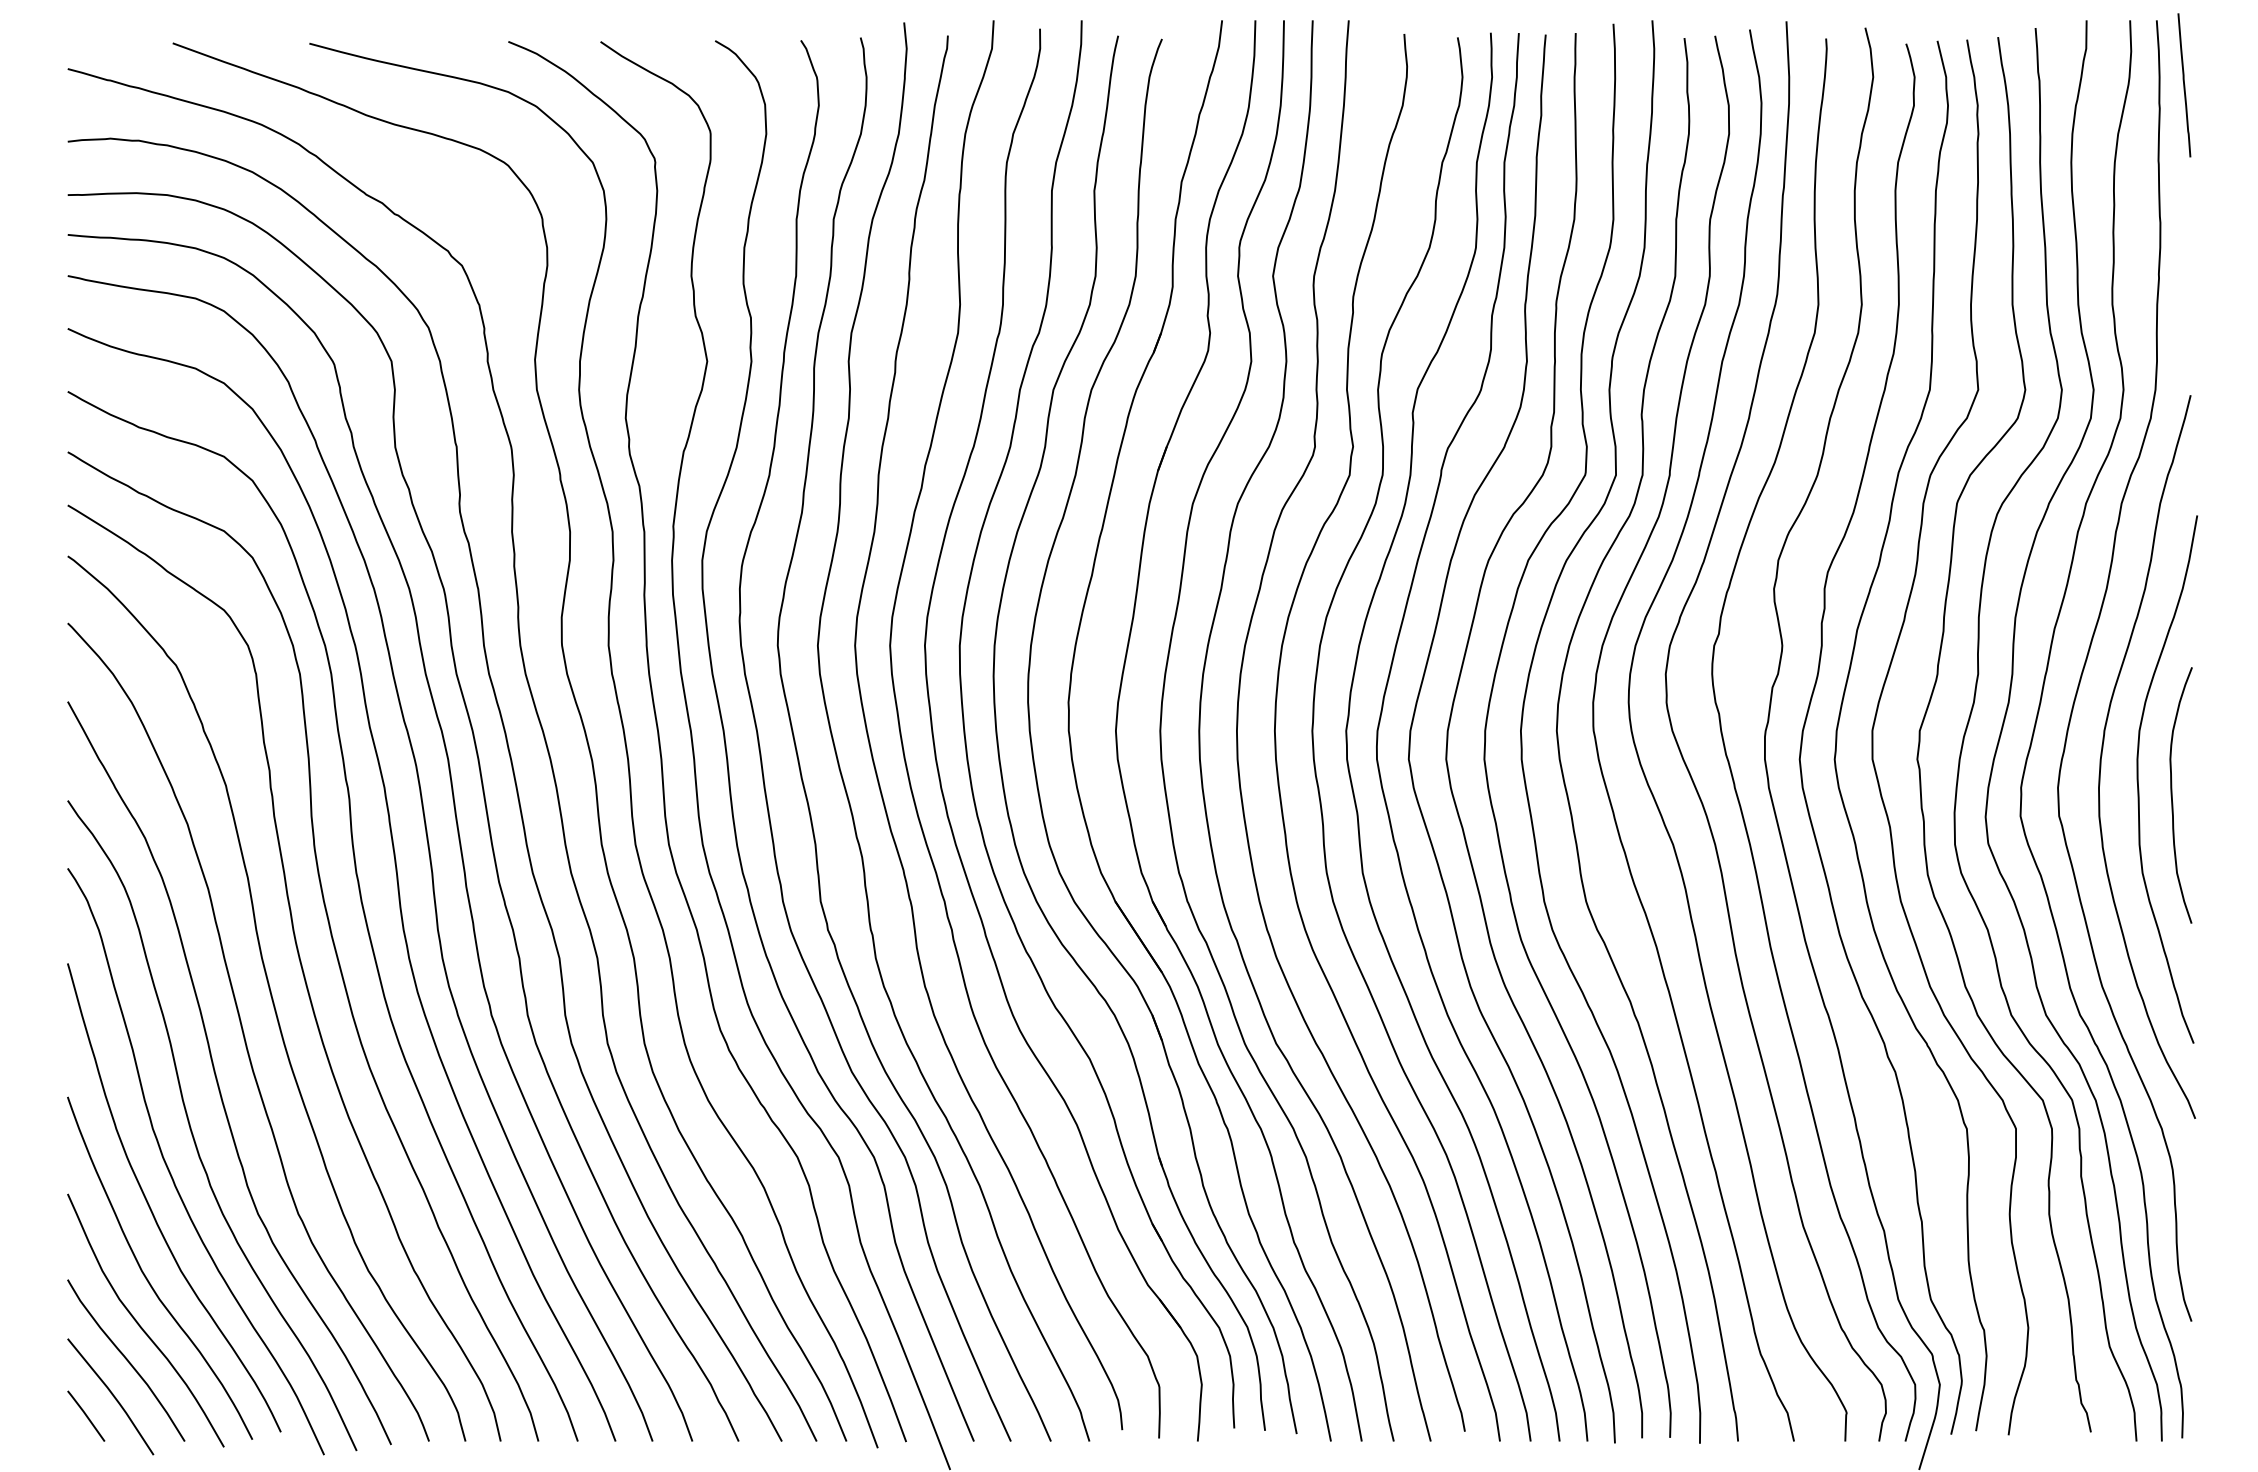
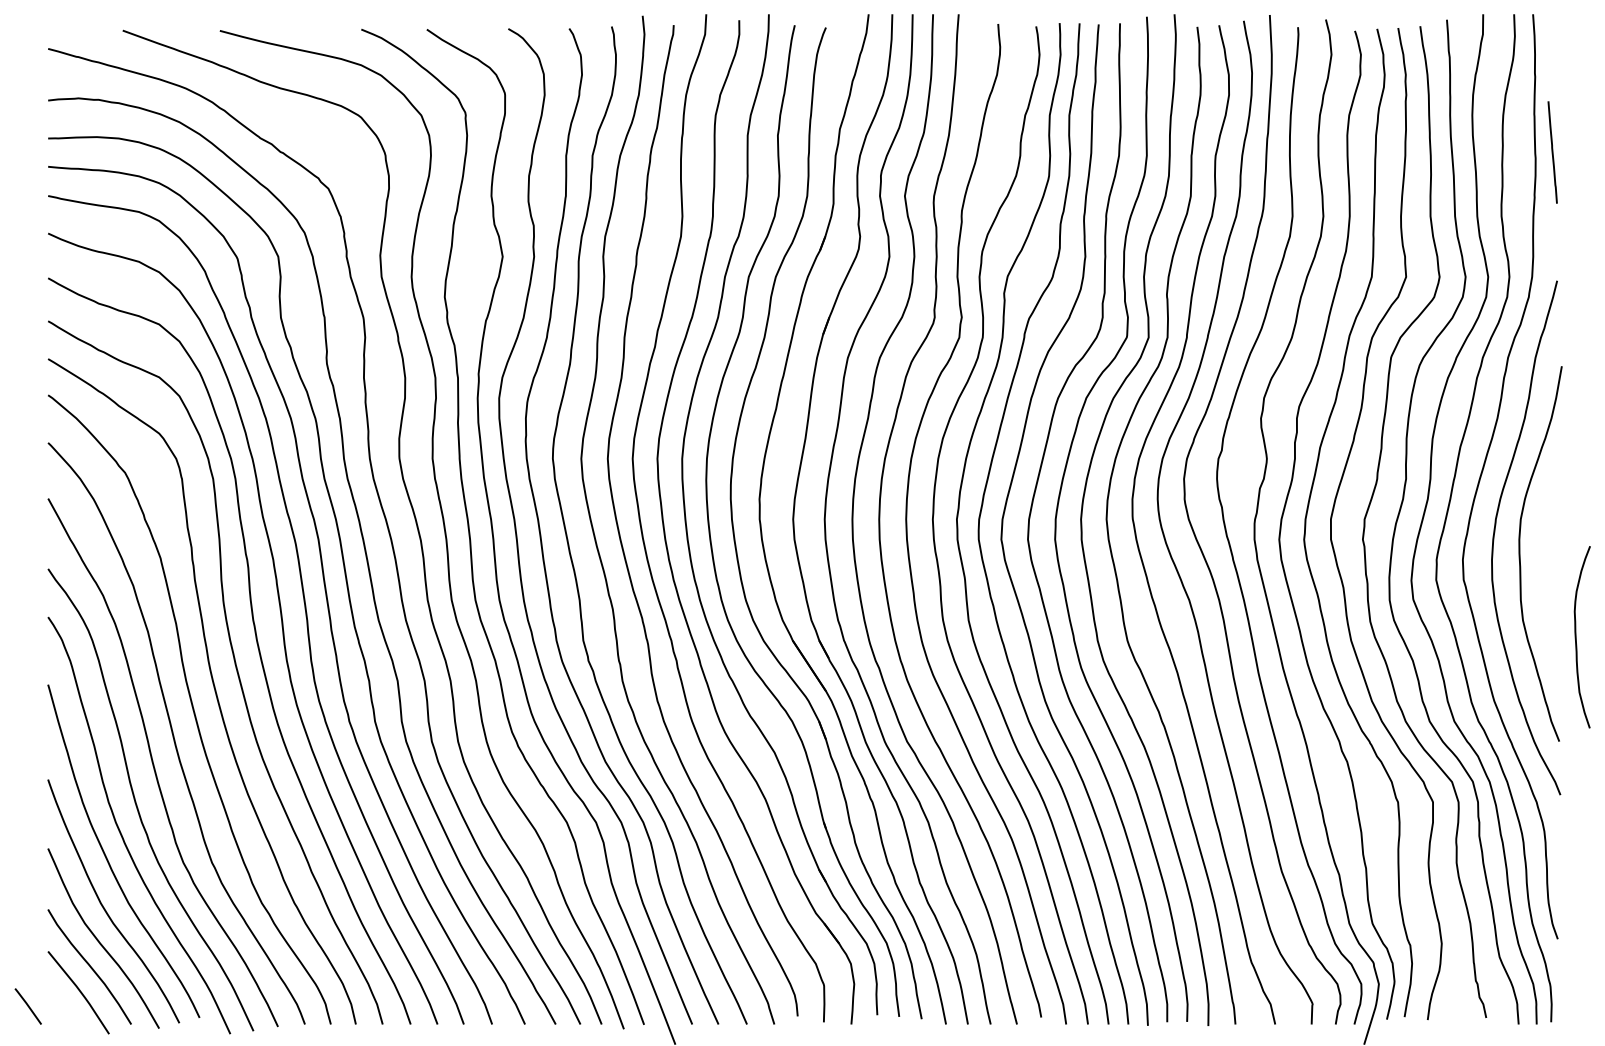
line: (2184, 85) -> (1552, 152), moved
curve: (2172, 795) -> (1576, 637), moved
line: (85, 1416) -> (27, 1006), moved

